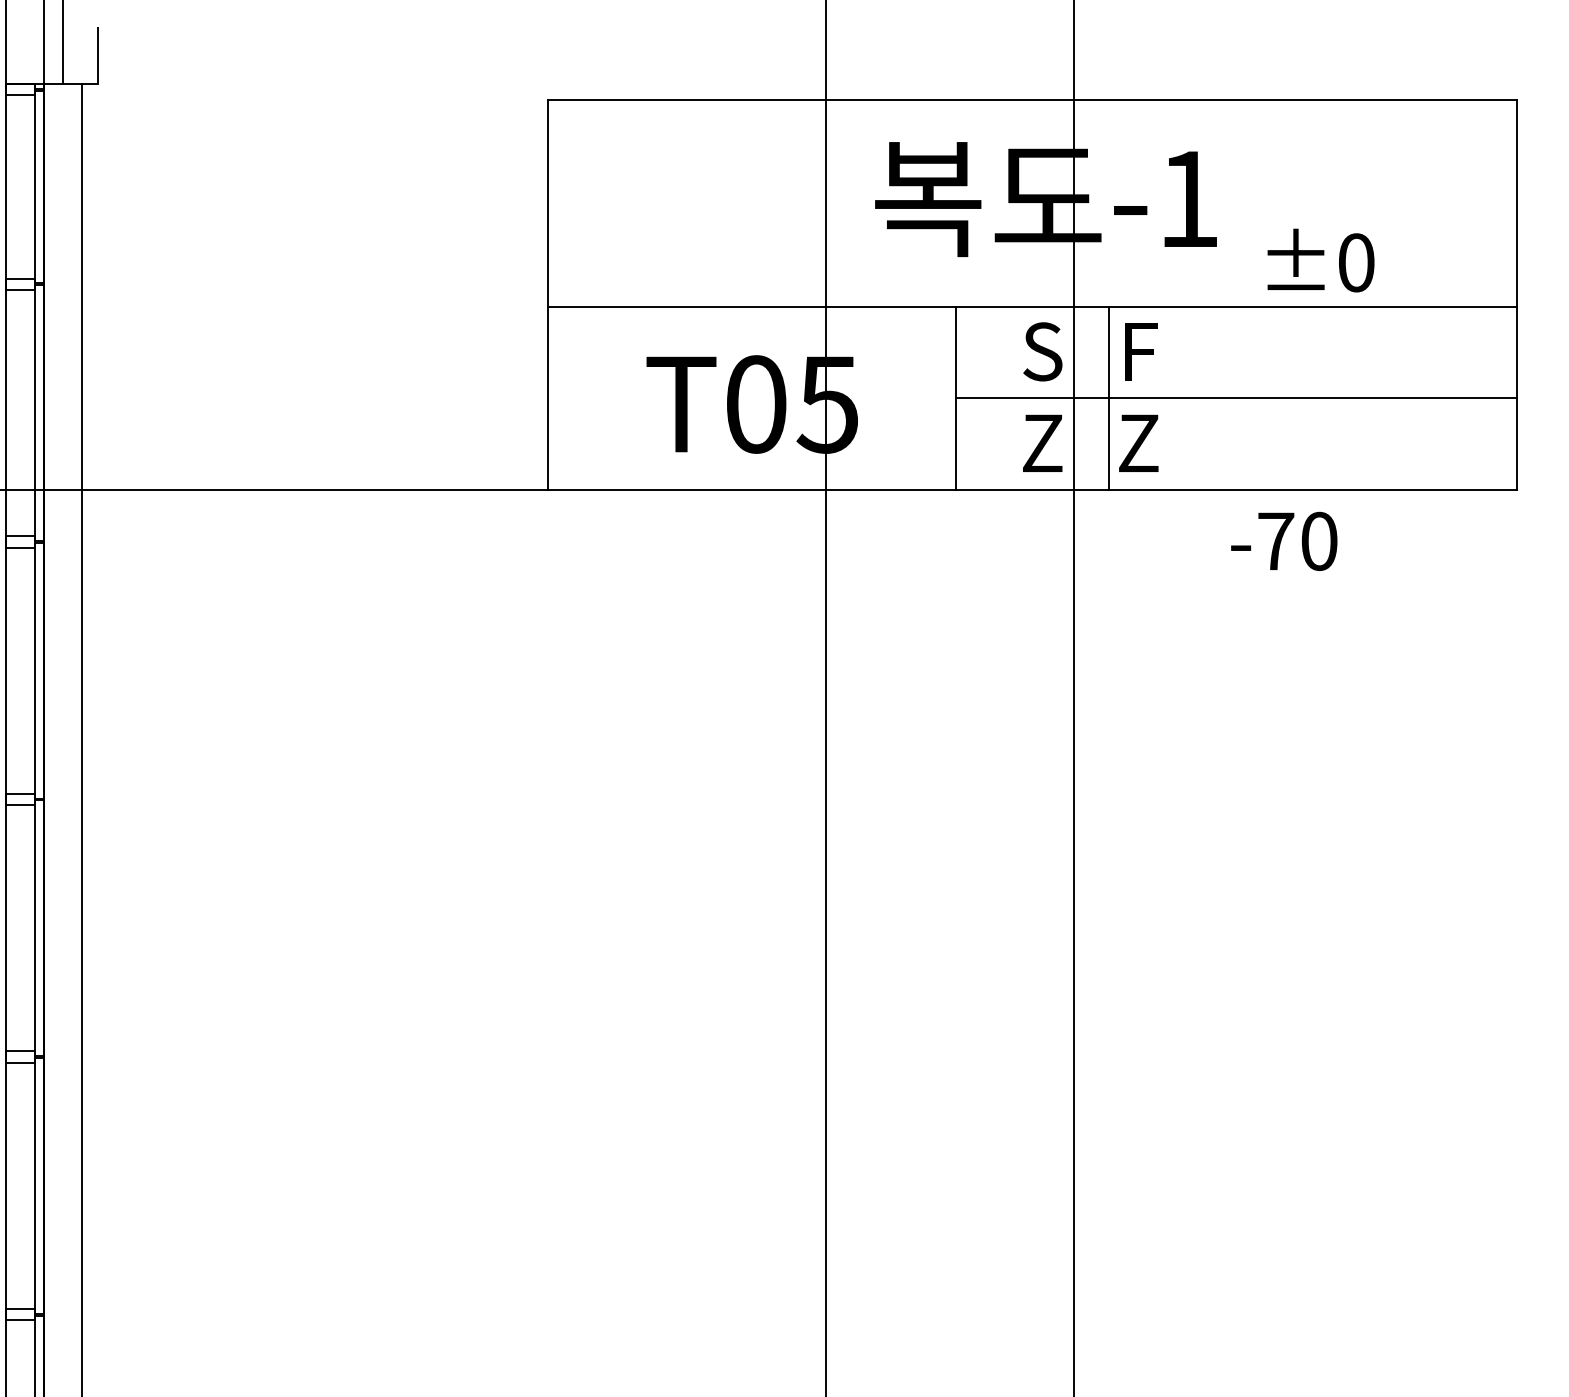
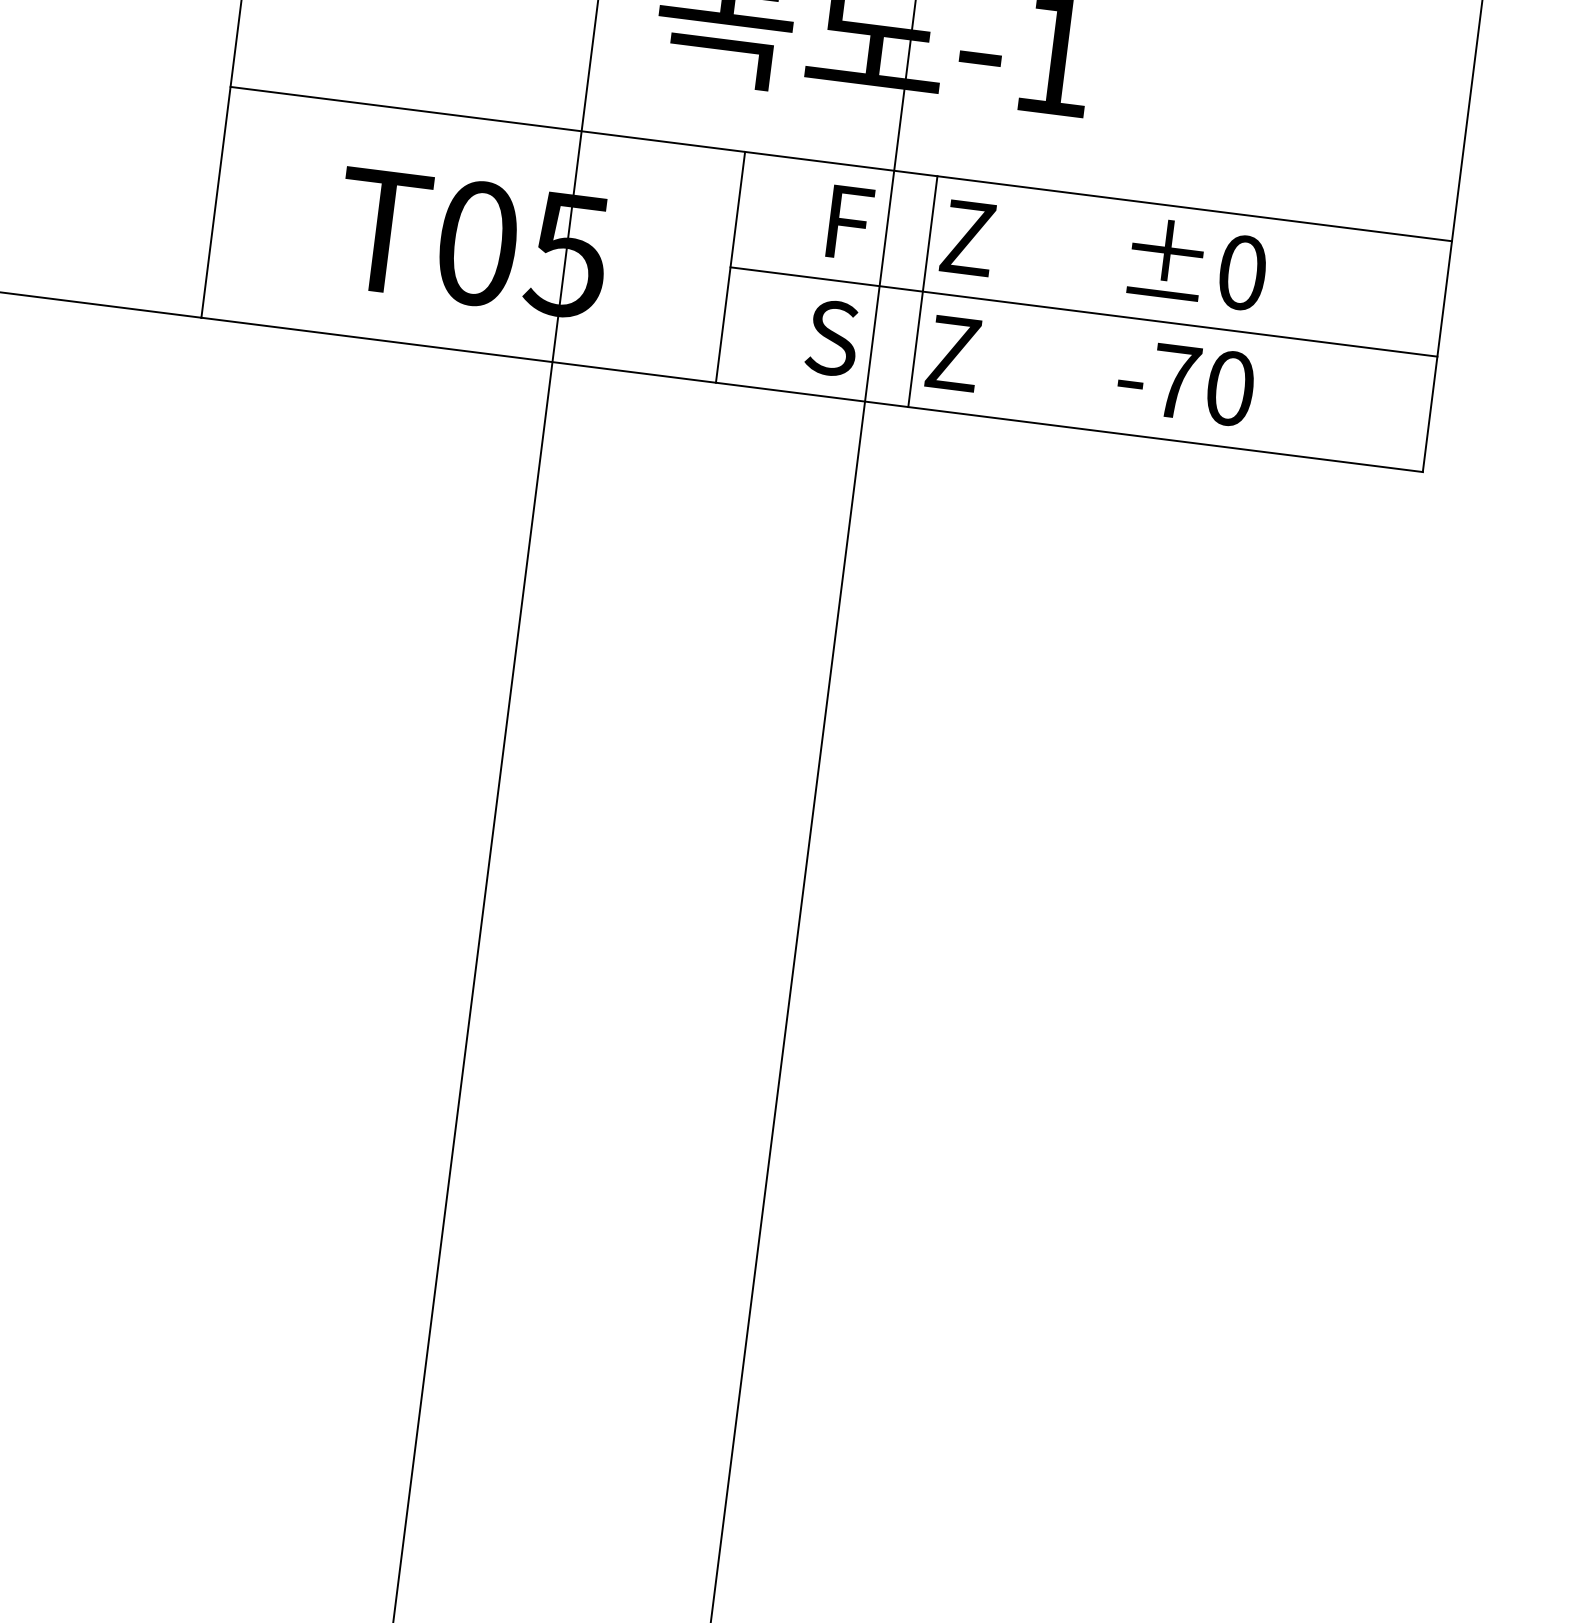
text: (1320, 260) -> (1197, 264), moved
text: (1042, 351) -> (846, 222), S -> F
text: (1138, 351) -> (967, 237), F -> Z
text: (1042, 442) -> (832, 337), Z -> S
text: (1284, 540) -> (1186, 381), moved

